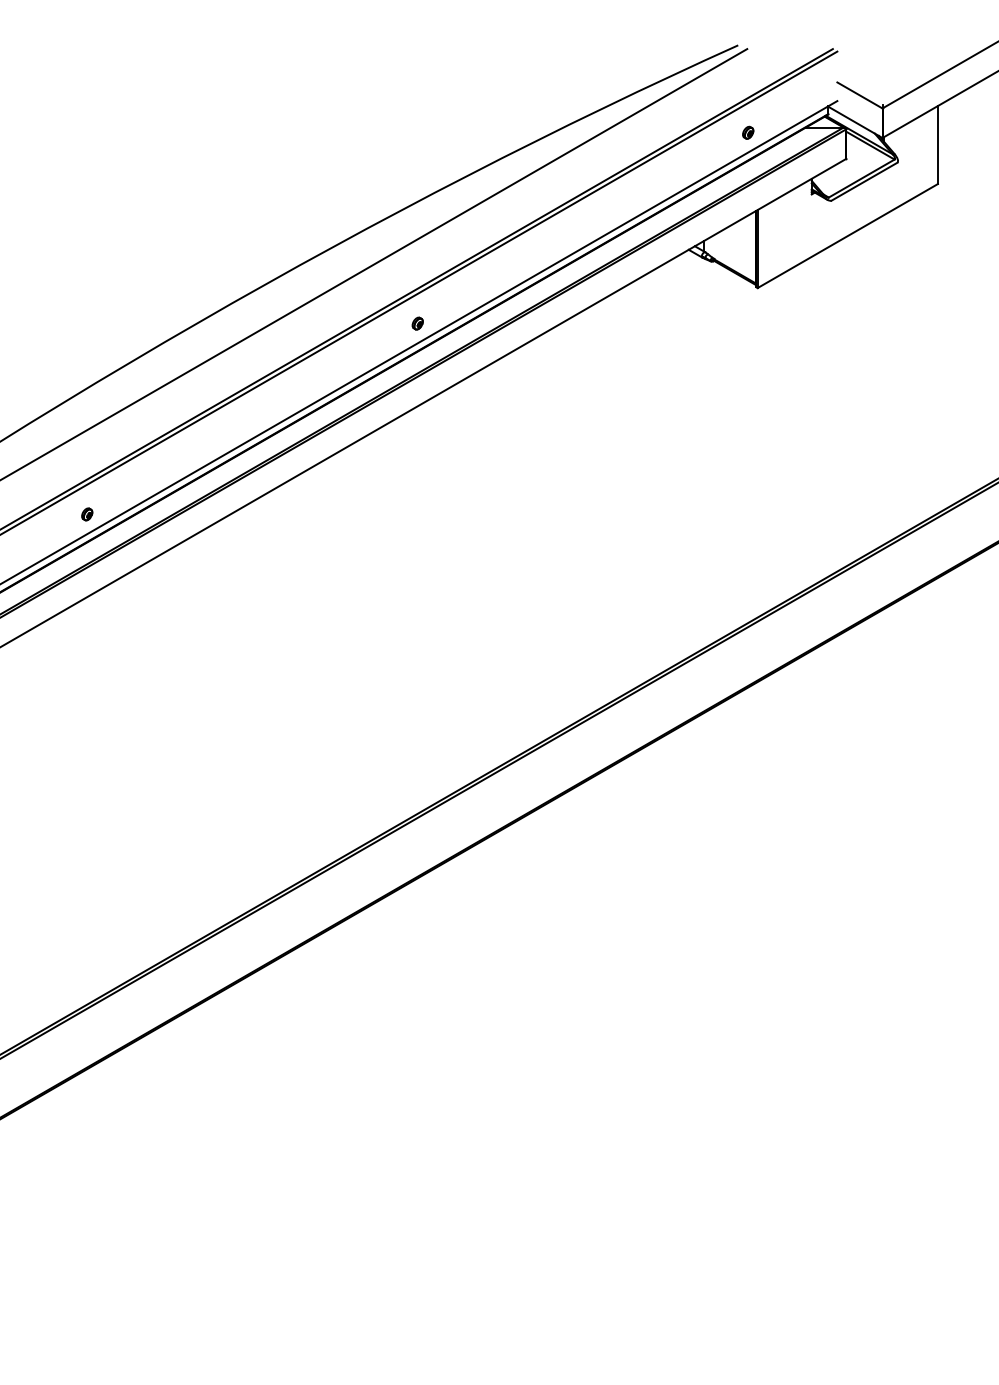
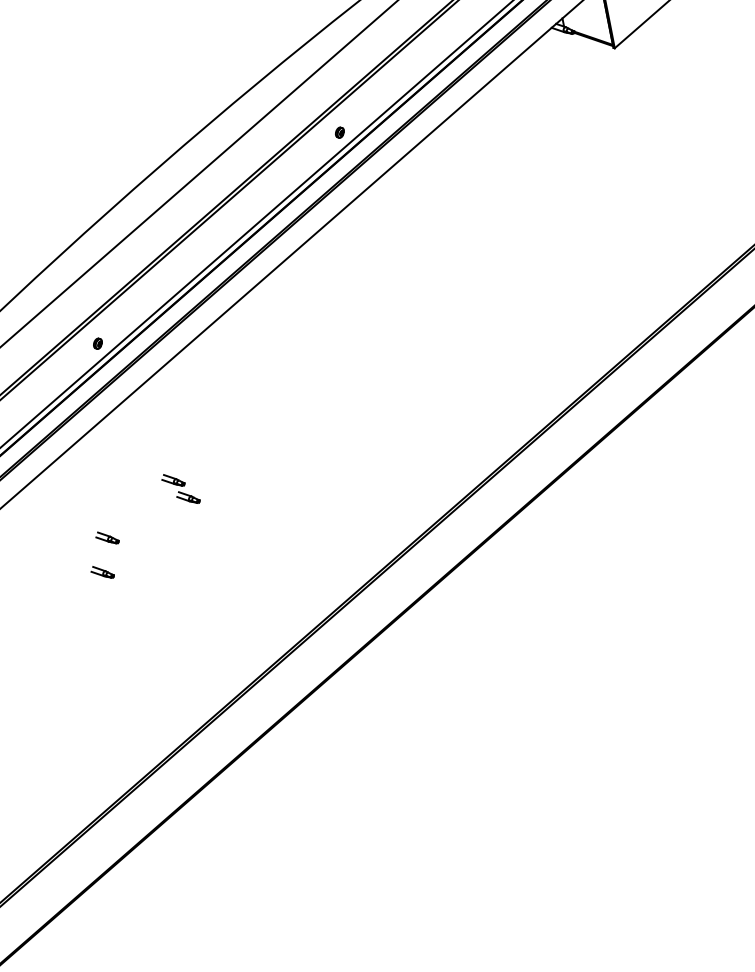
part: (150, 702) -> (180, 488), added
part: (53, 742) -> (107, 537), added
part: (39, 781) -> (101, 571), added

